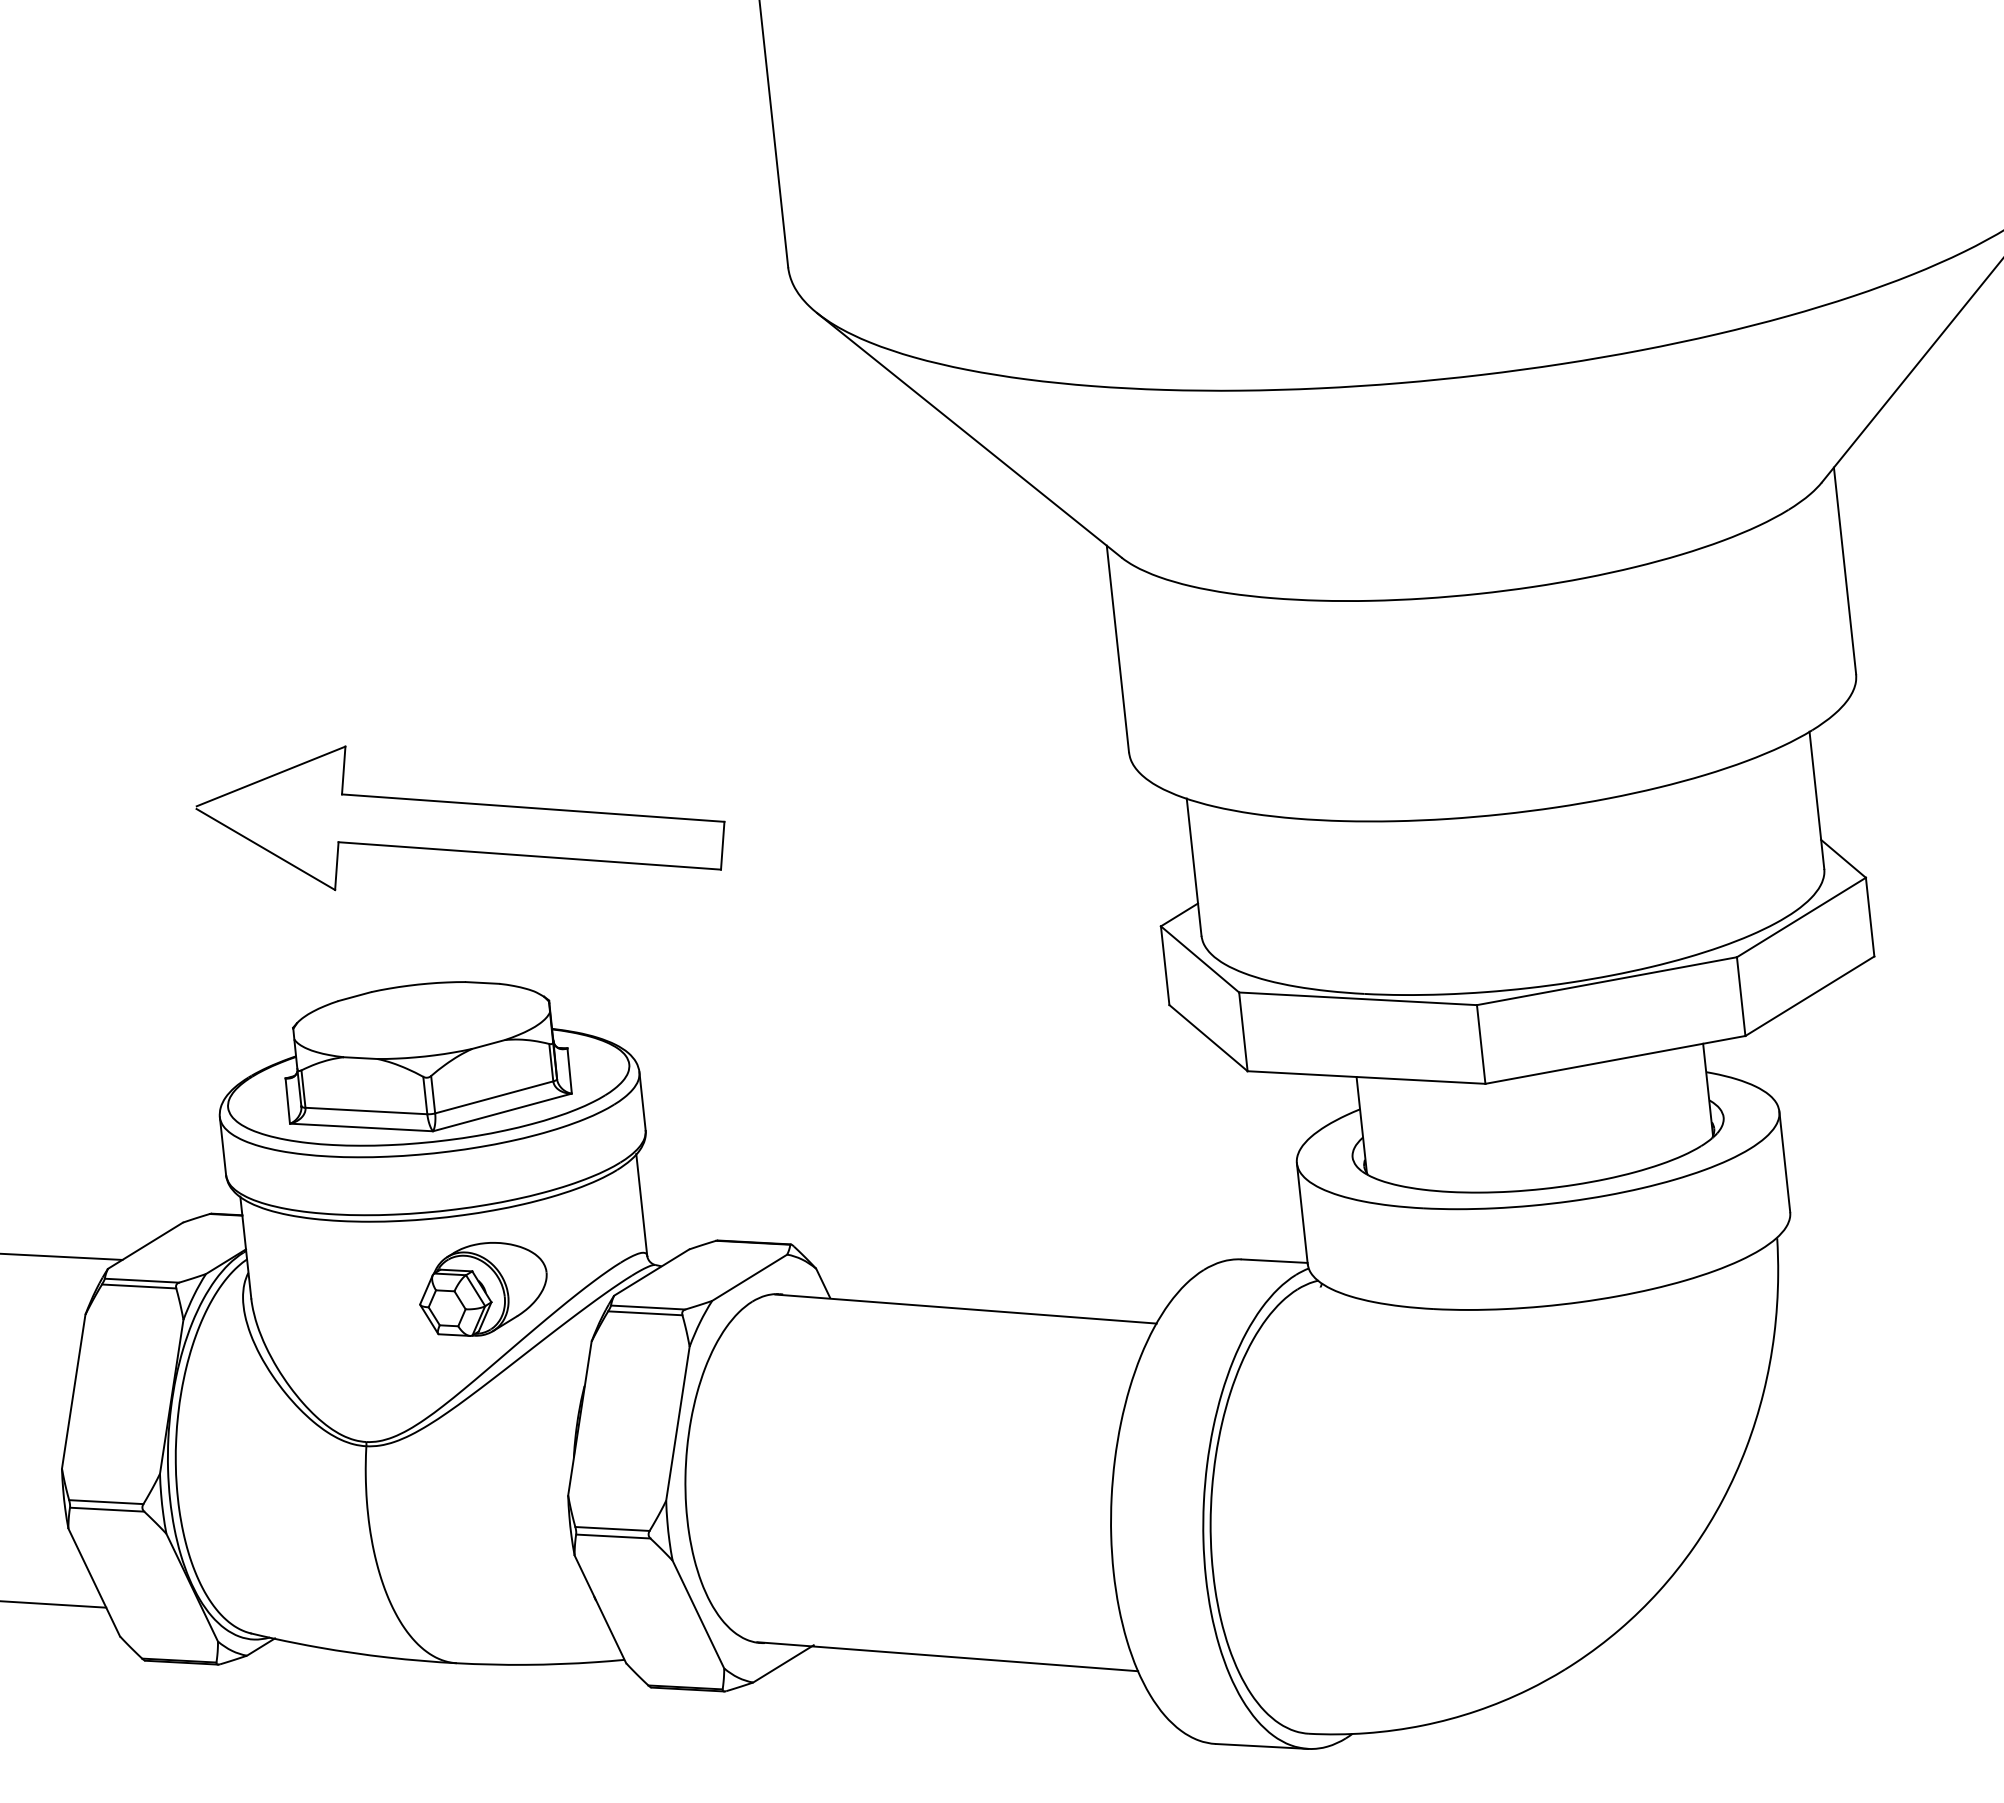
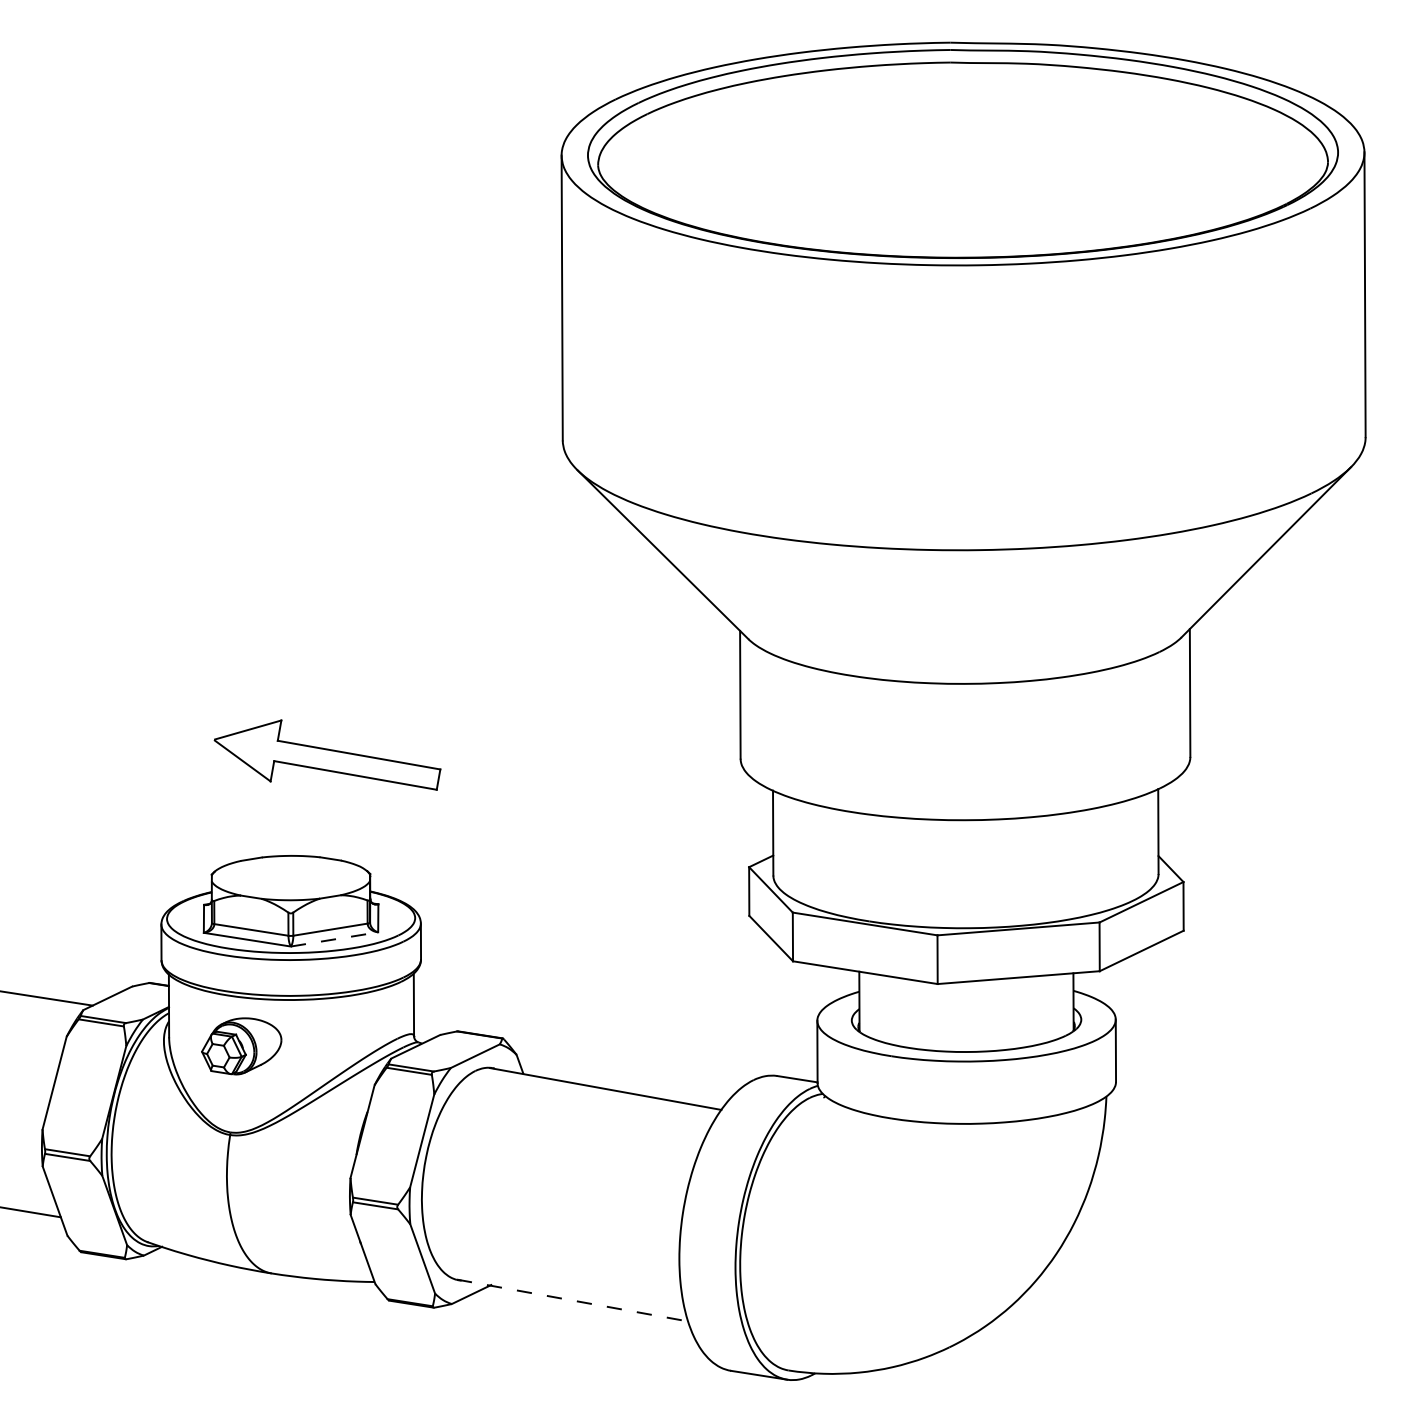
part: (460, 814) -> (327, 754), size x0.7
line: (503, 1112) -> (335, 939), solid -> dashed
part: (483, 1289) -> (241, 1046), moved
line: (949, 1656) -> (573, 1300), solid -> dashed

